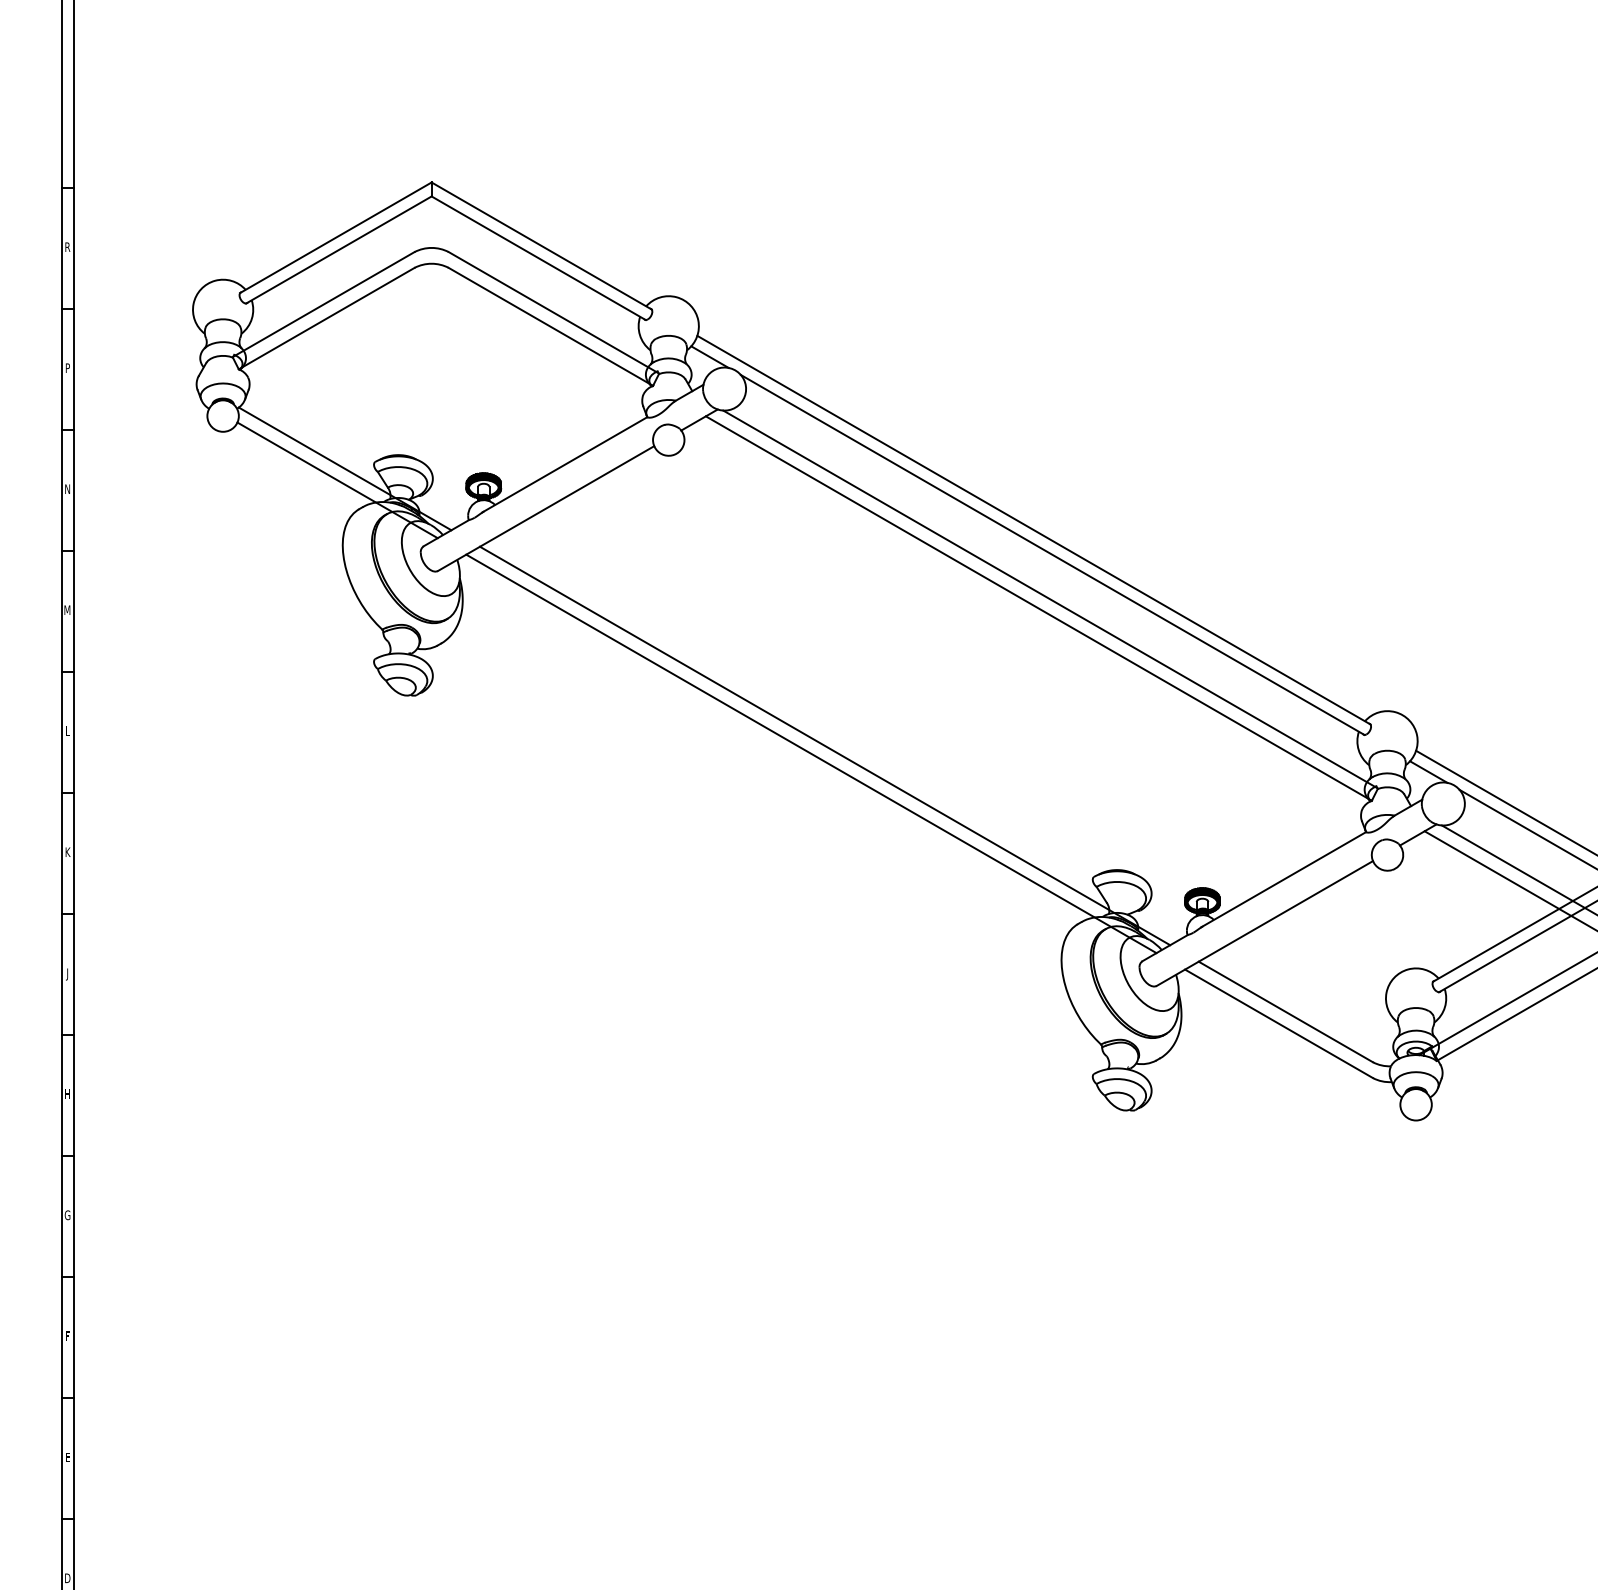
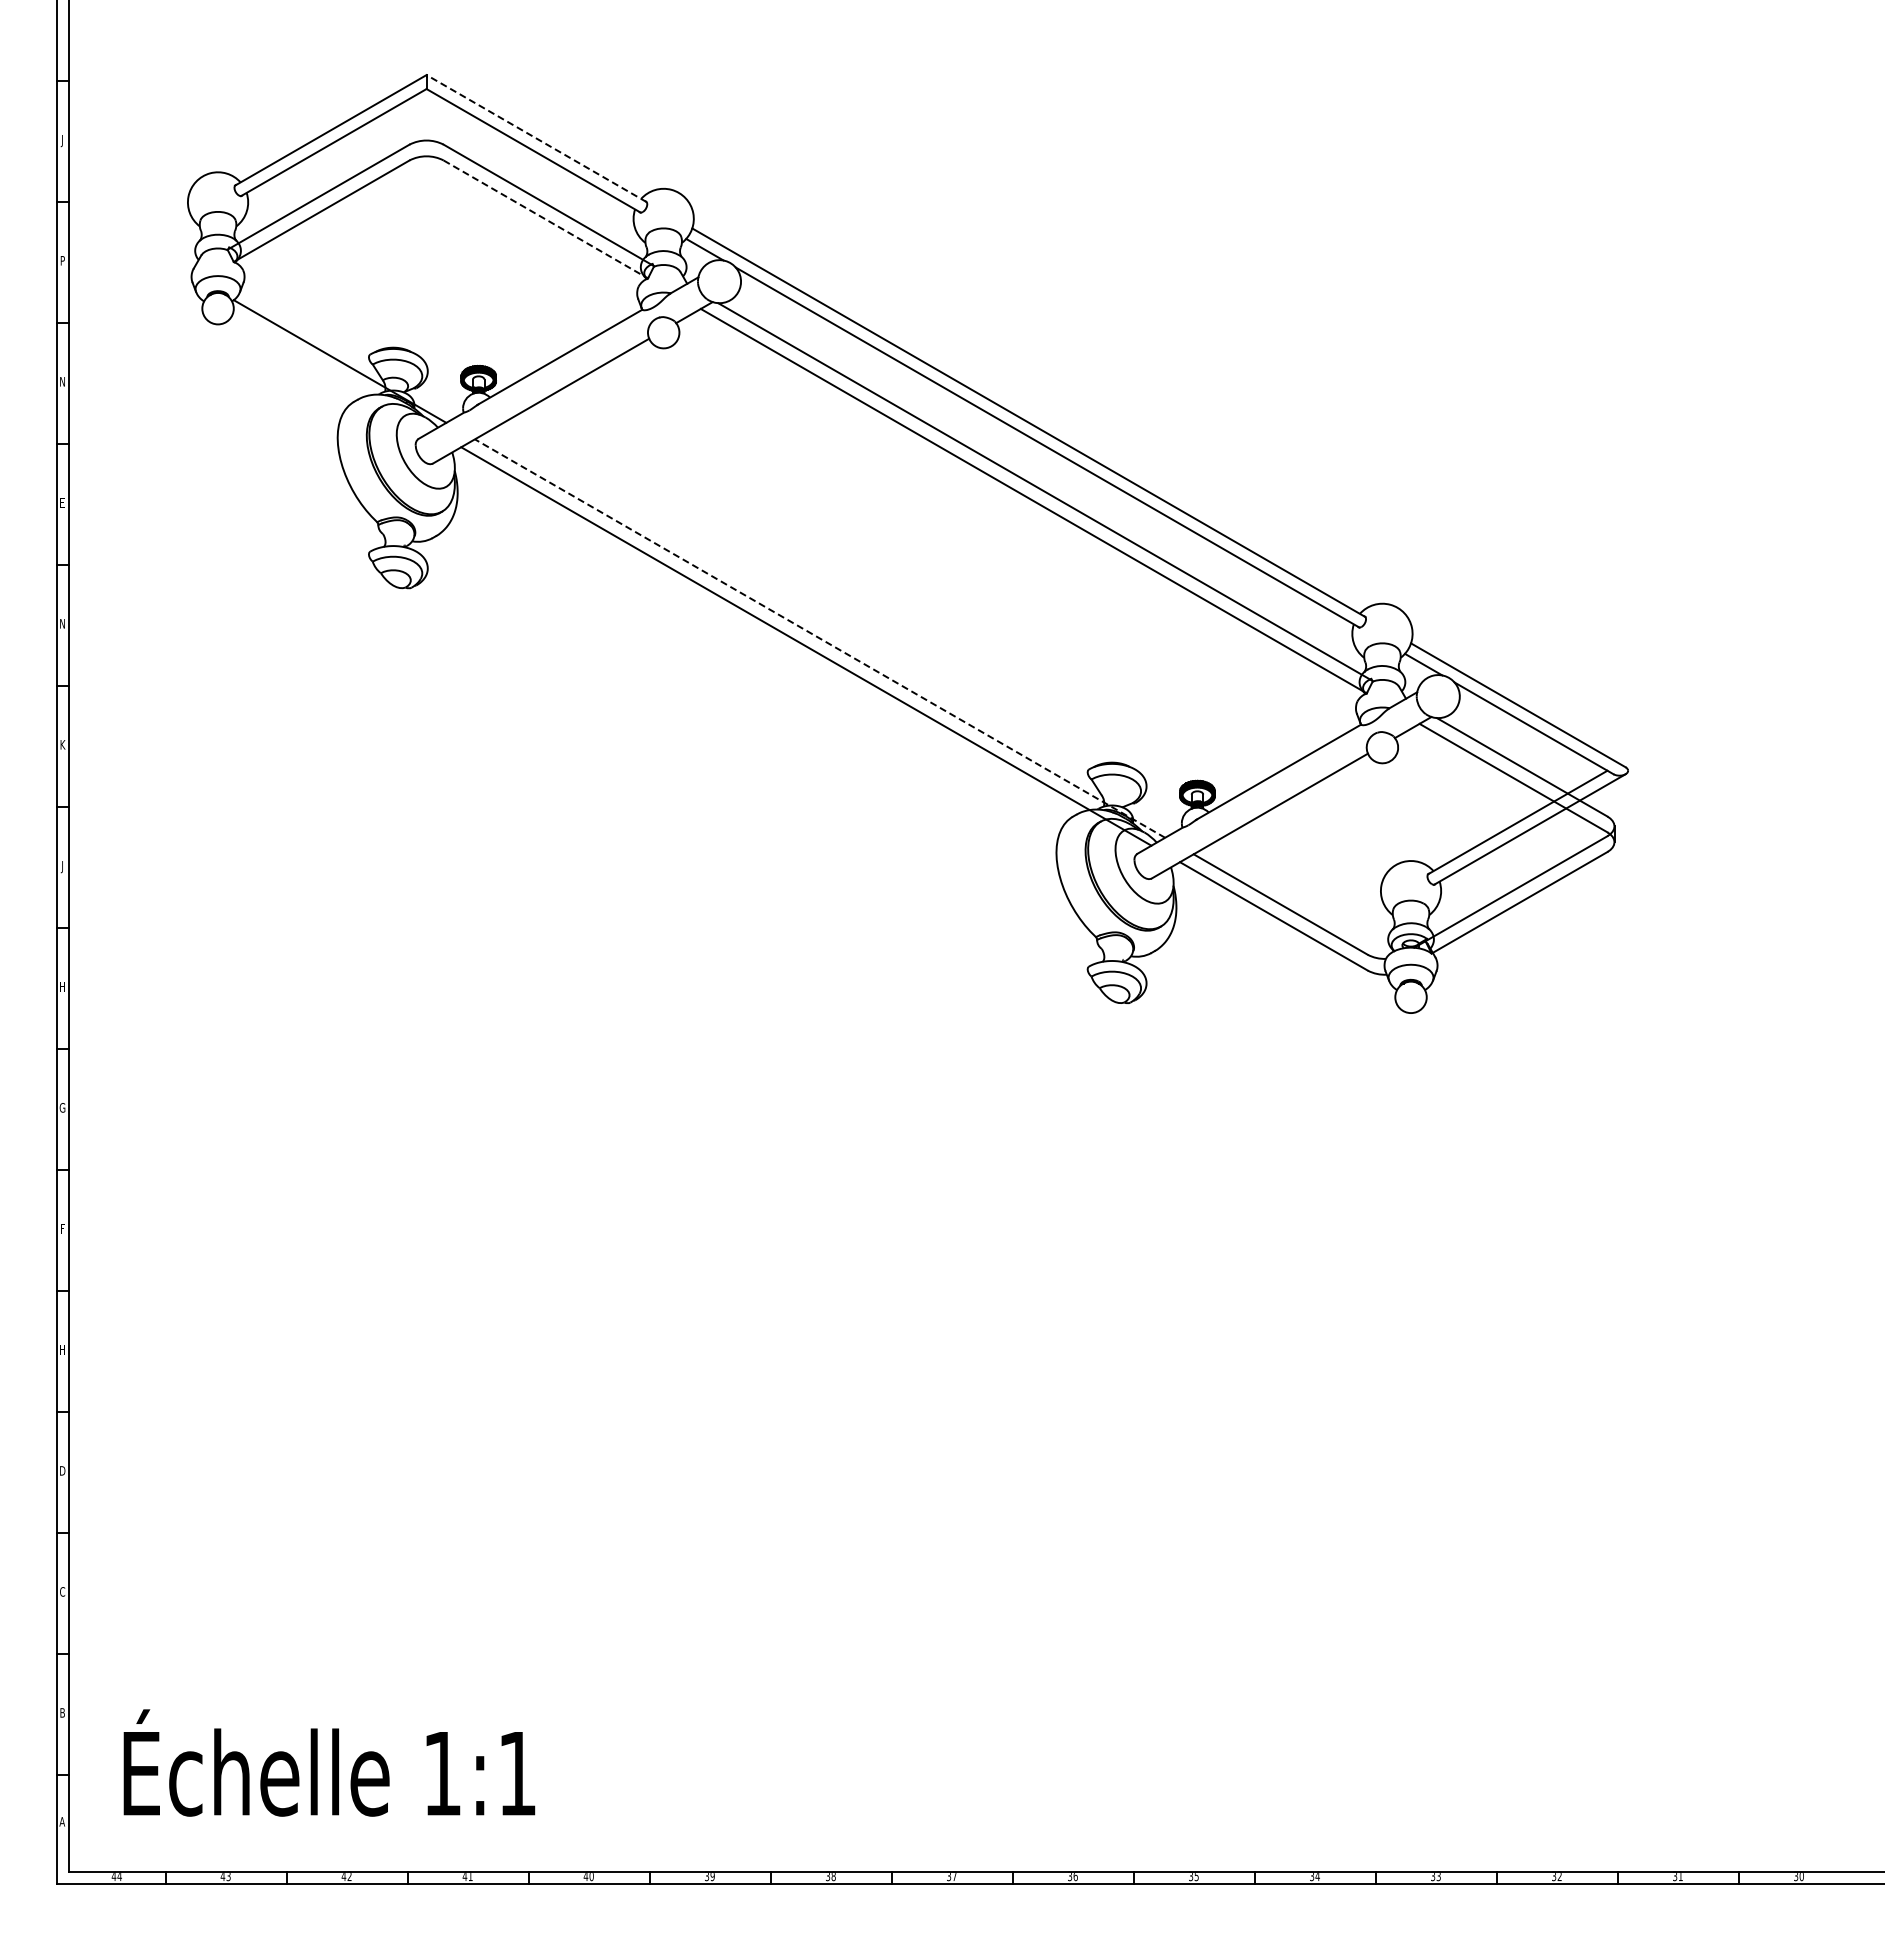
line: (541, 245) -> (536, 138), solid -> dashed
text: (67, 248) -> (62, 141), R -> J
line: (550, 326) -> (545, 219), solid -> dashed
line: (337, 479) -> (332, 372), removed
text: (67, 609) -> (62, 502), M -> E
text: (67, 730) -> (62, 623), L -> N
line: (824, 745) -> (819, 638), solid -> dashed
text: (67, 1456) -> (62, 1349), E -> H

